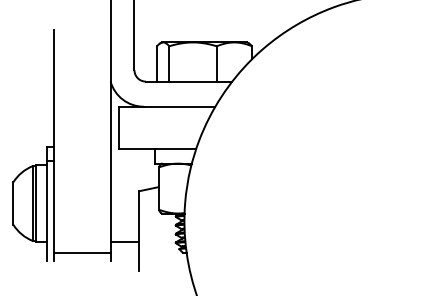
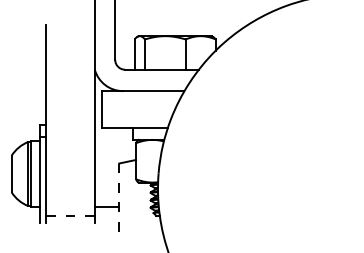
line: (139, 230) -> (119, 197), solid -> dashed
line: (81, 253) -> (69, 216), solid -> dashed

